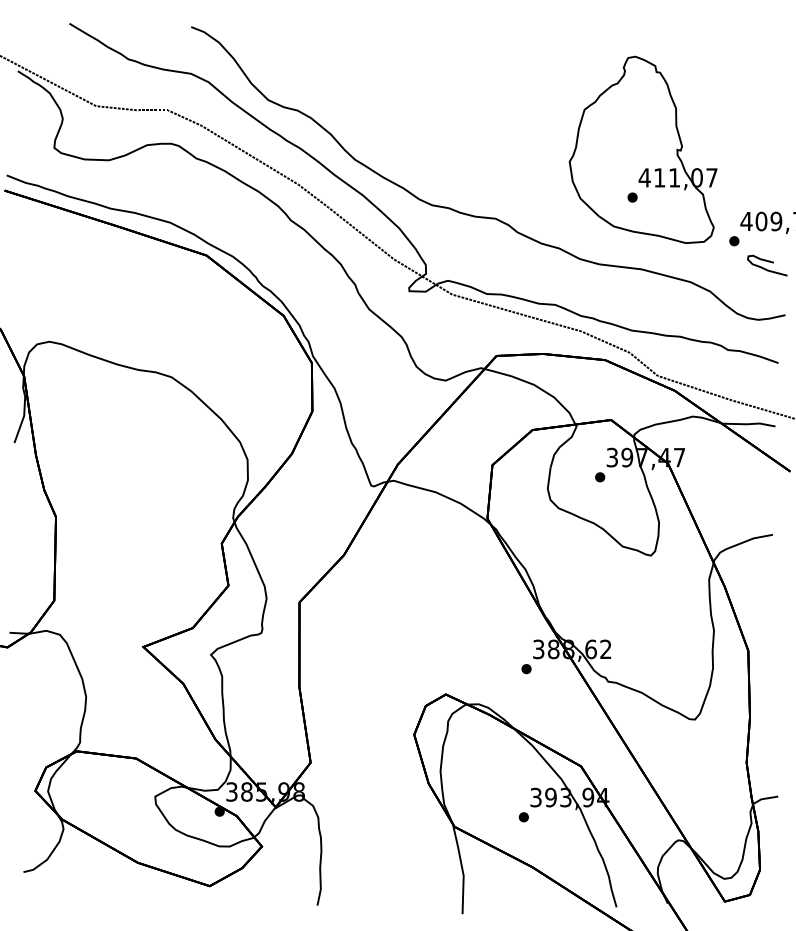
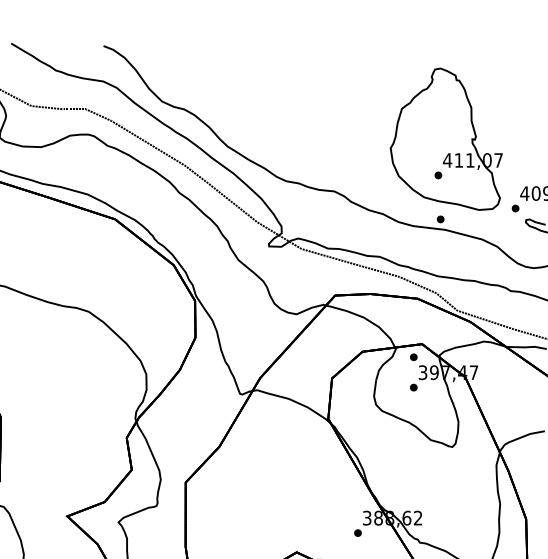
part: (635, 255) -> (440, 219), added
part: (600, 437) -> (414, 357), added

